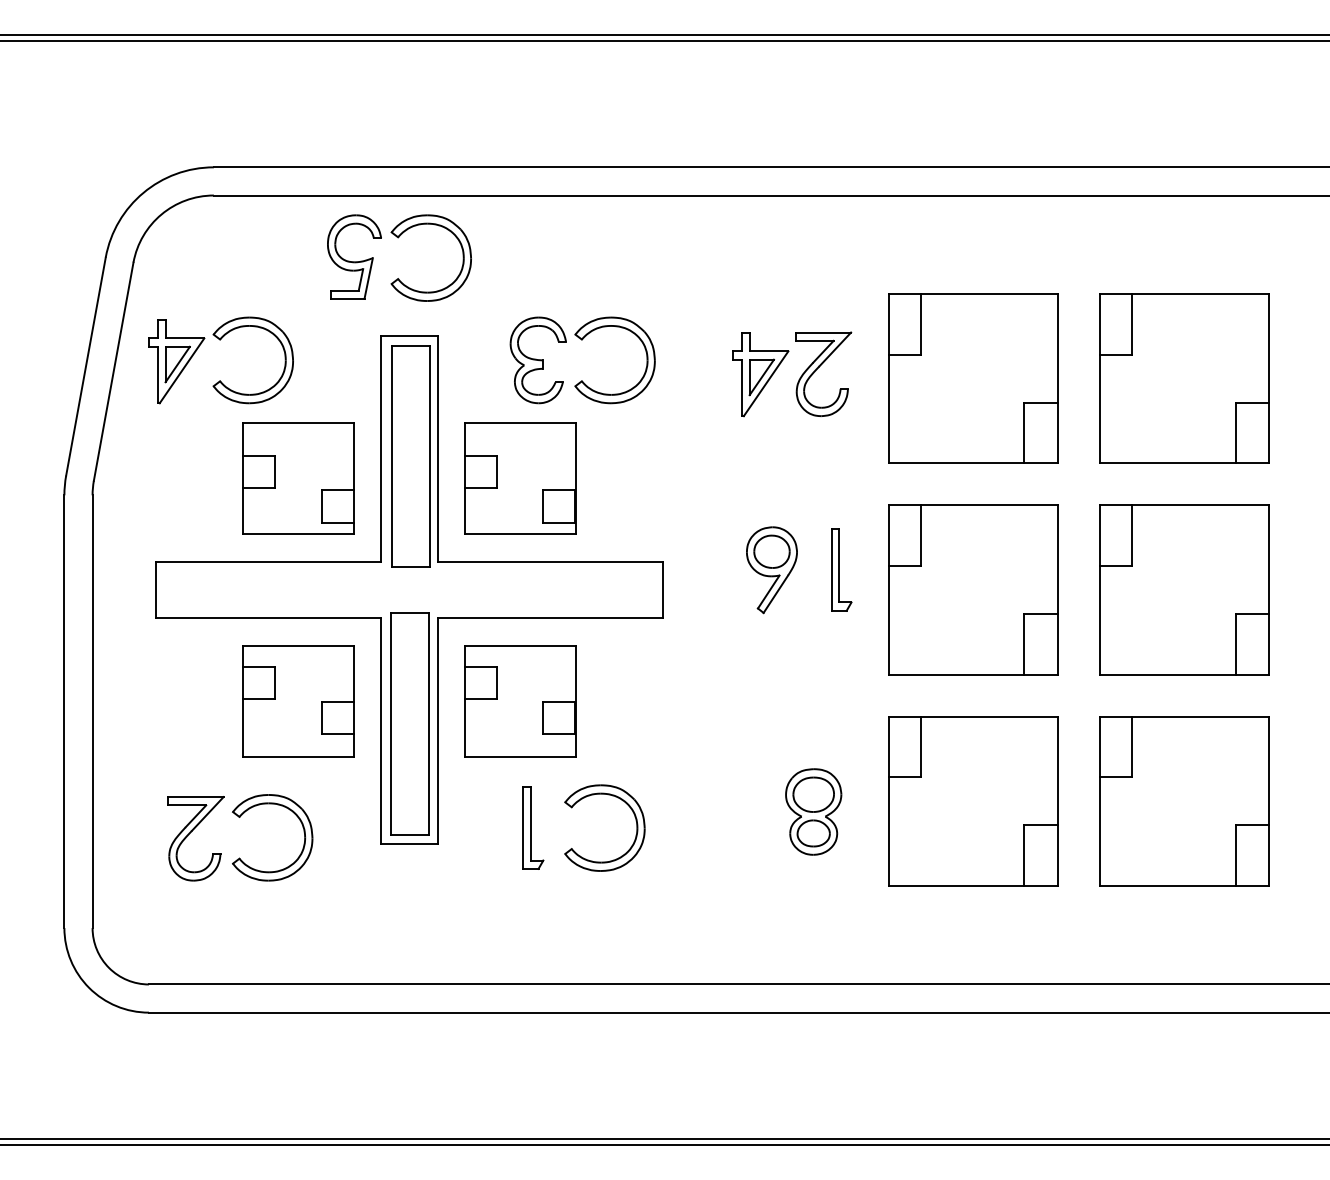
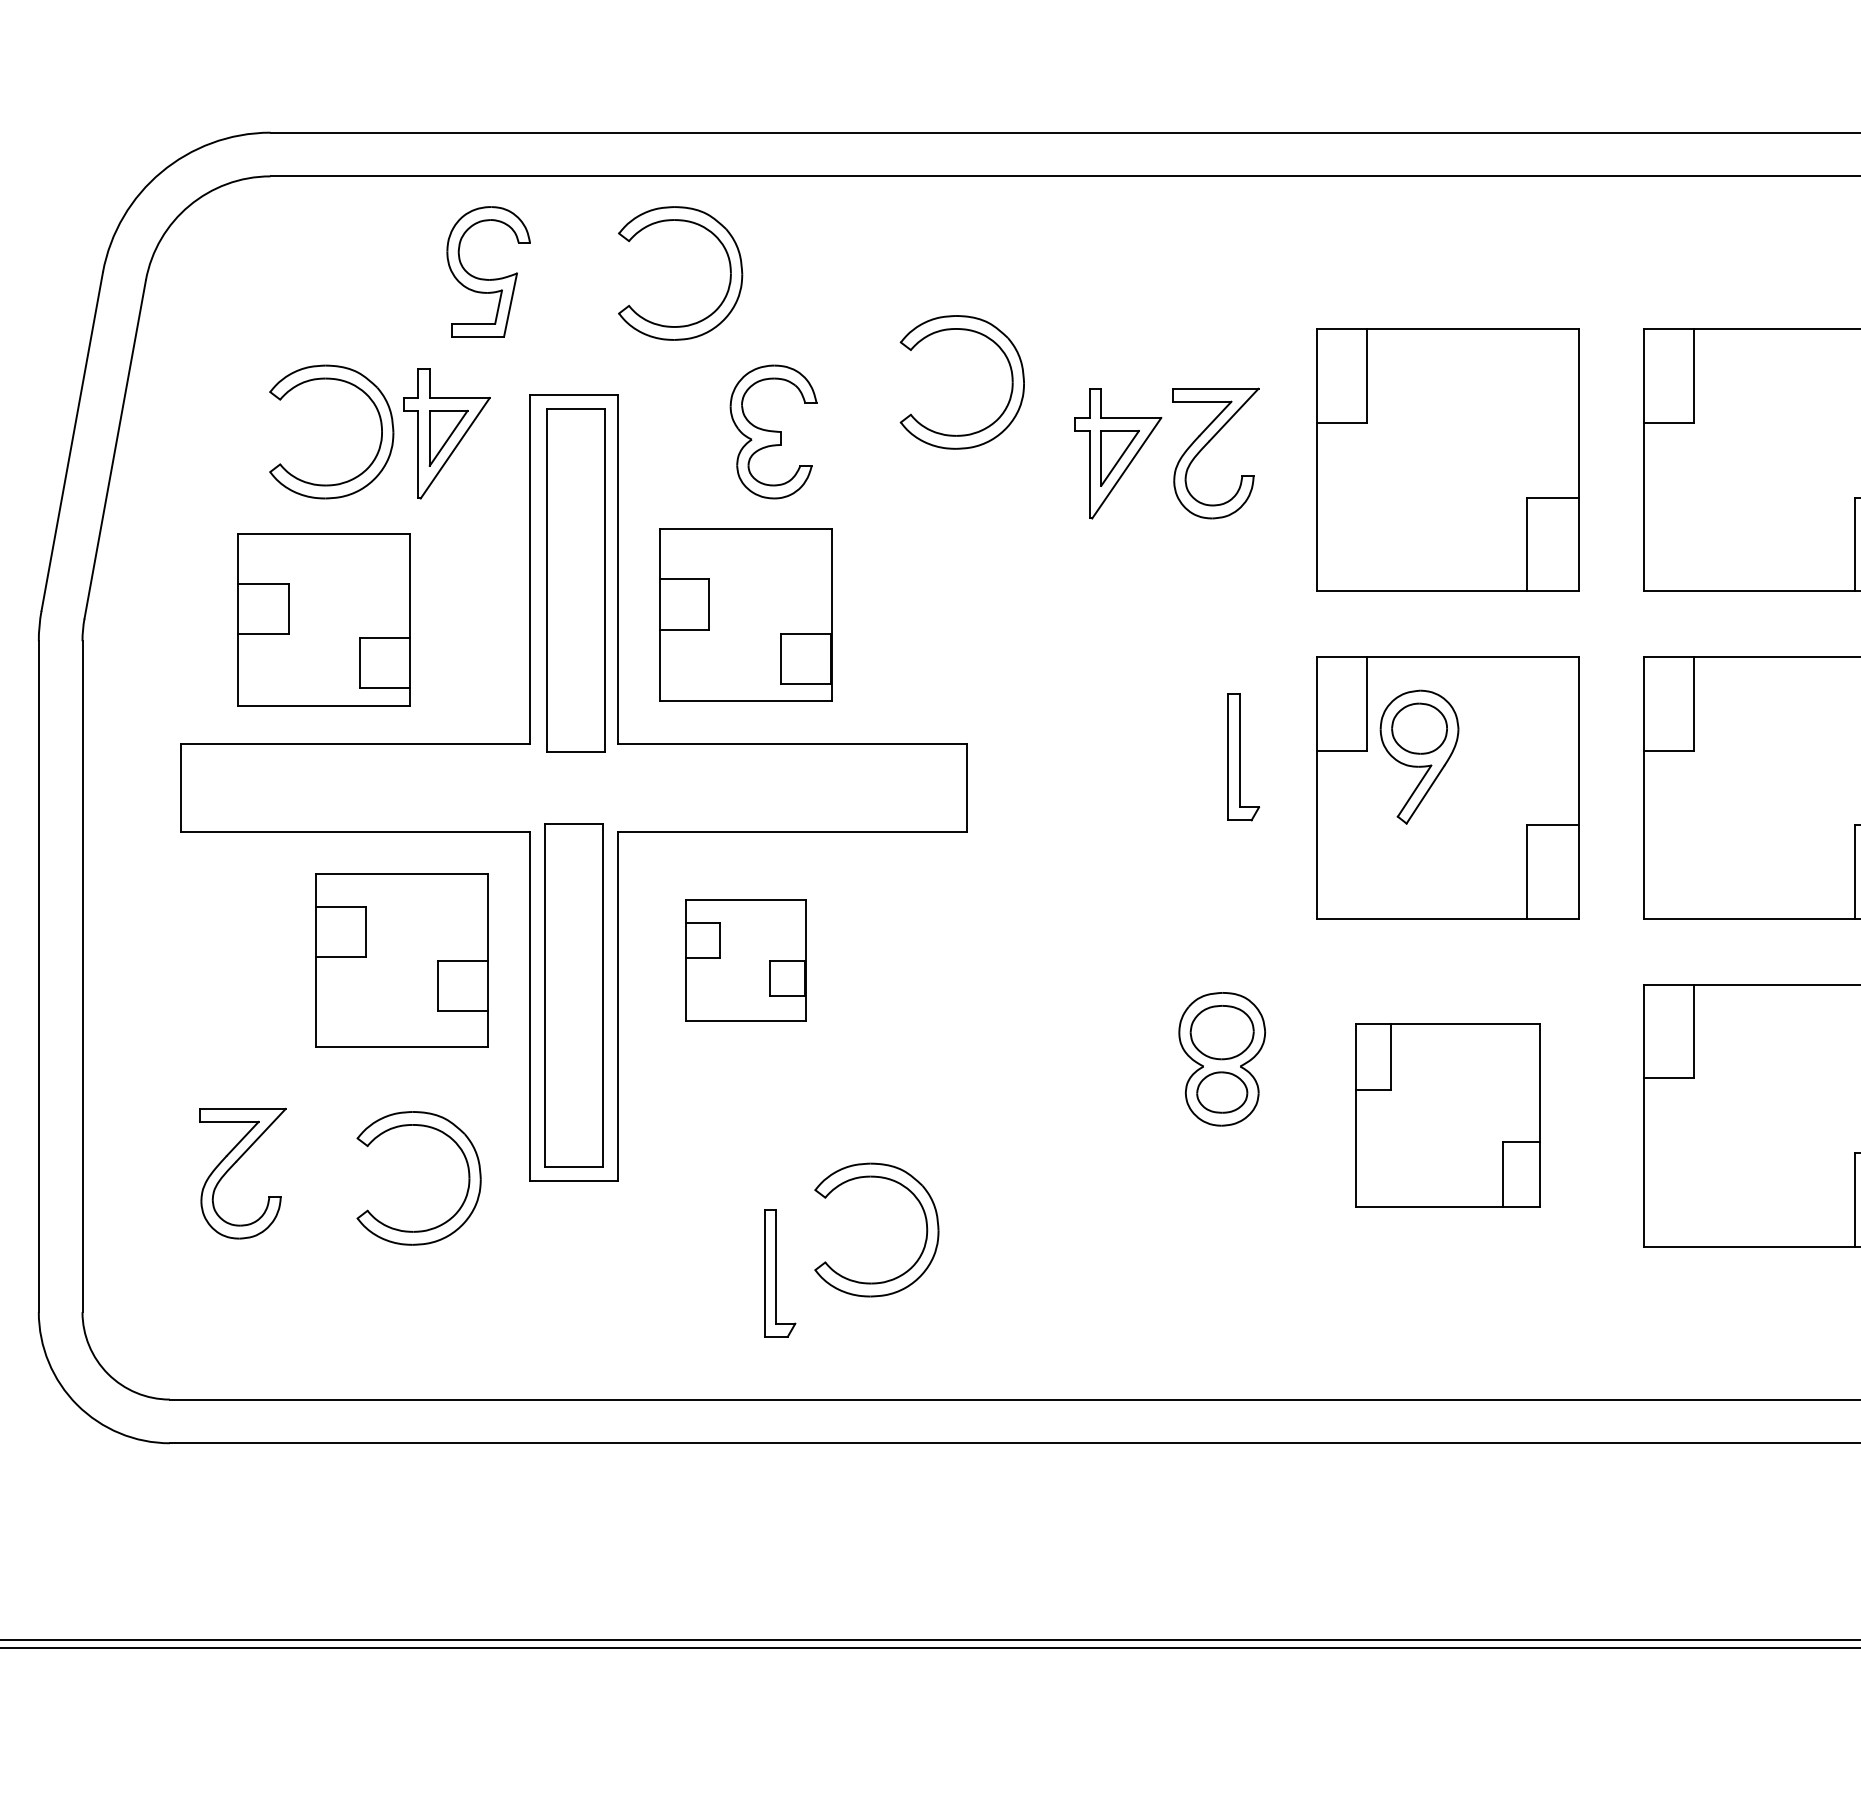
part: (451, 233) -> (711, 235), moved
part: (176, 361) -> (446, 433), moved
part: (644, 371) -> (1007, 399), moved
part: (298, 478) -> (324, 619), moved
part: (771, 570) -> (1418, 757), moved
part: (520, 701) -> (745, 960), size x0.7
part: (622, 801) -> (904, 1188), moved
part: (973, 801) -> (1448, 1115), size x0.7
part: (813, 811) -> (1221, 1058), moved
part: (533, 827) -> (780, 1272), moved
part: (303, 832) -> (466, 1170), moved

